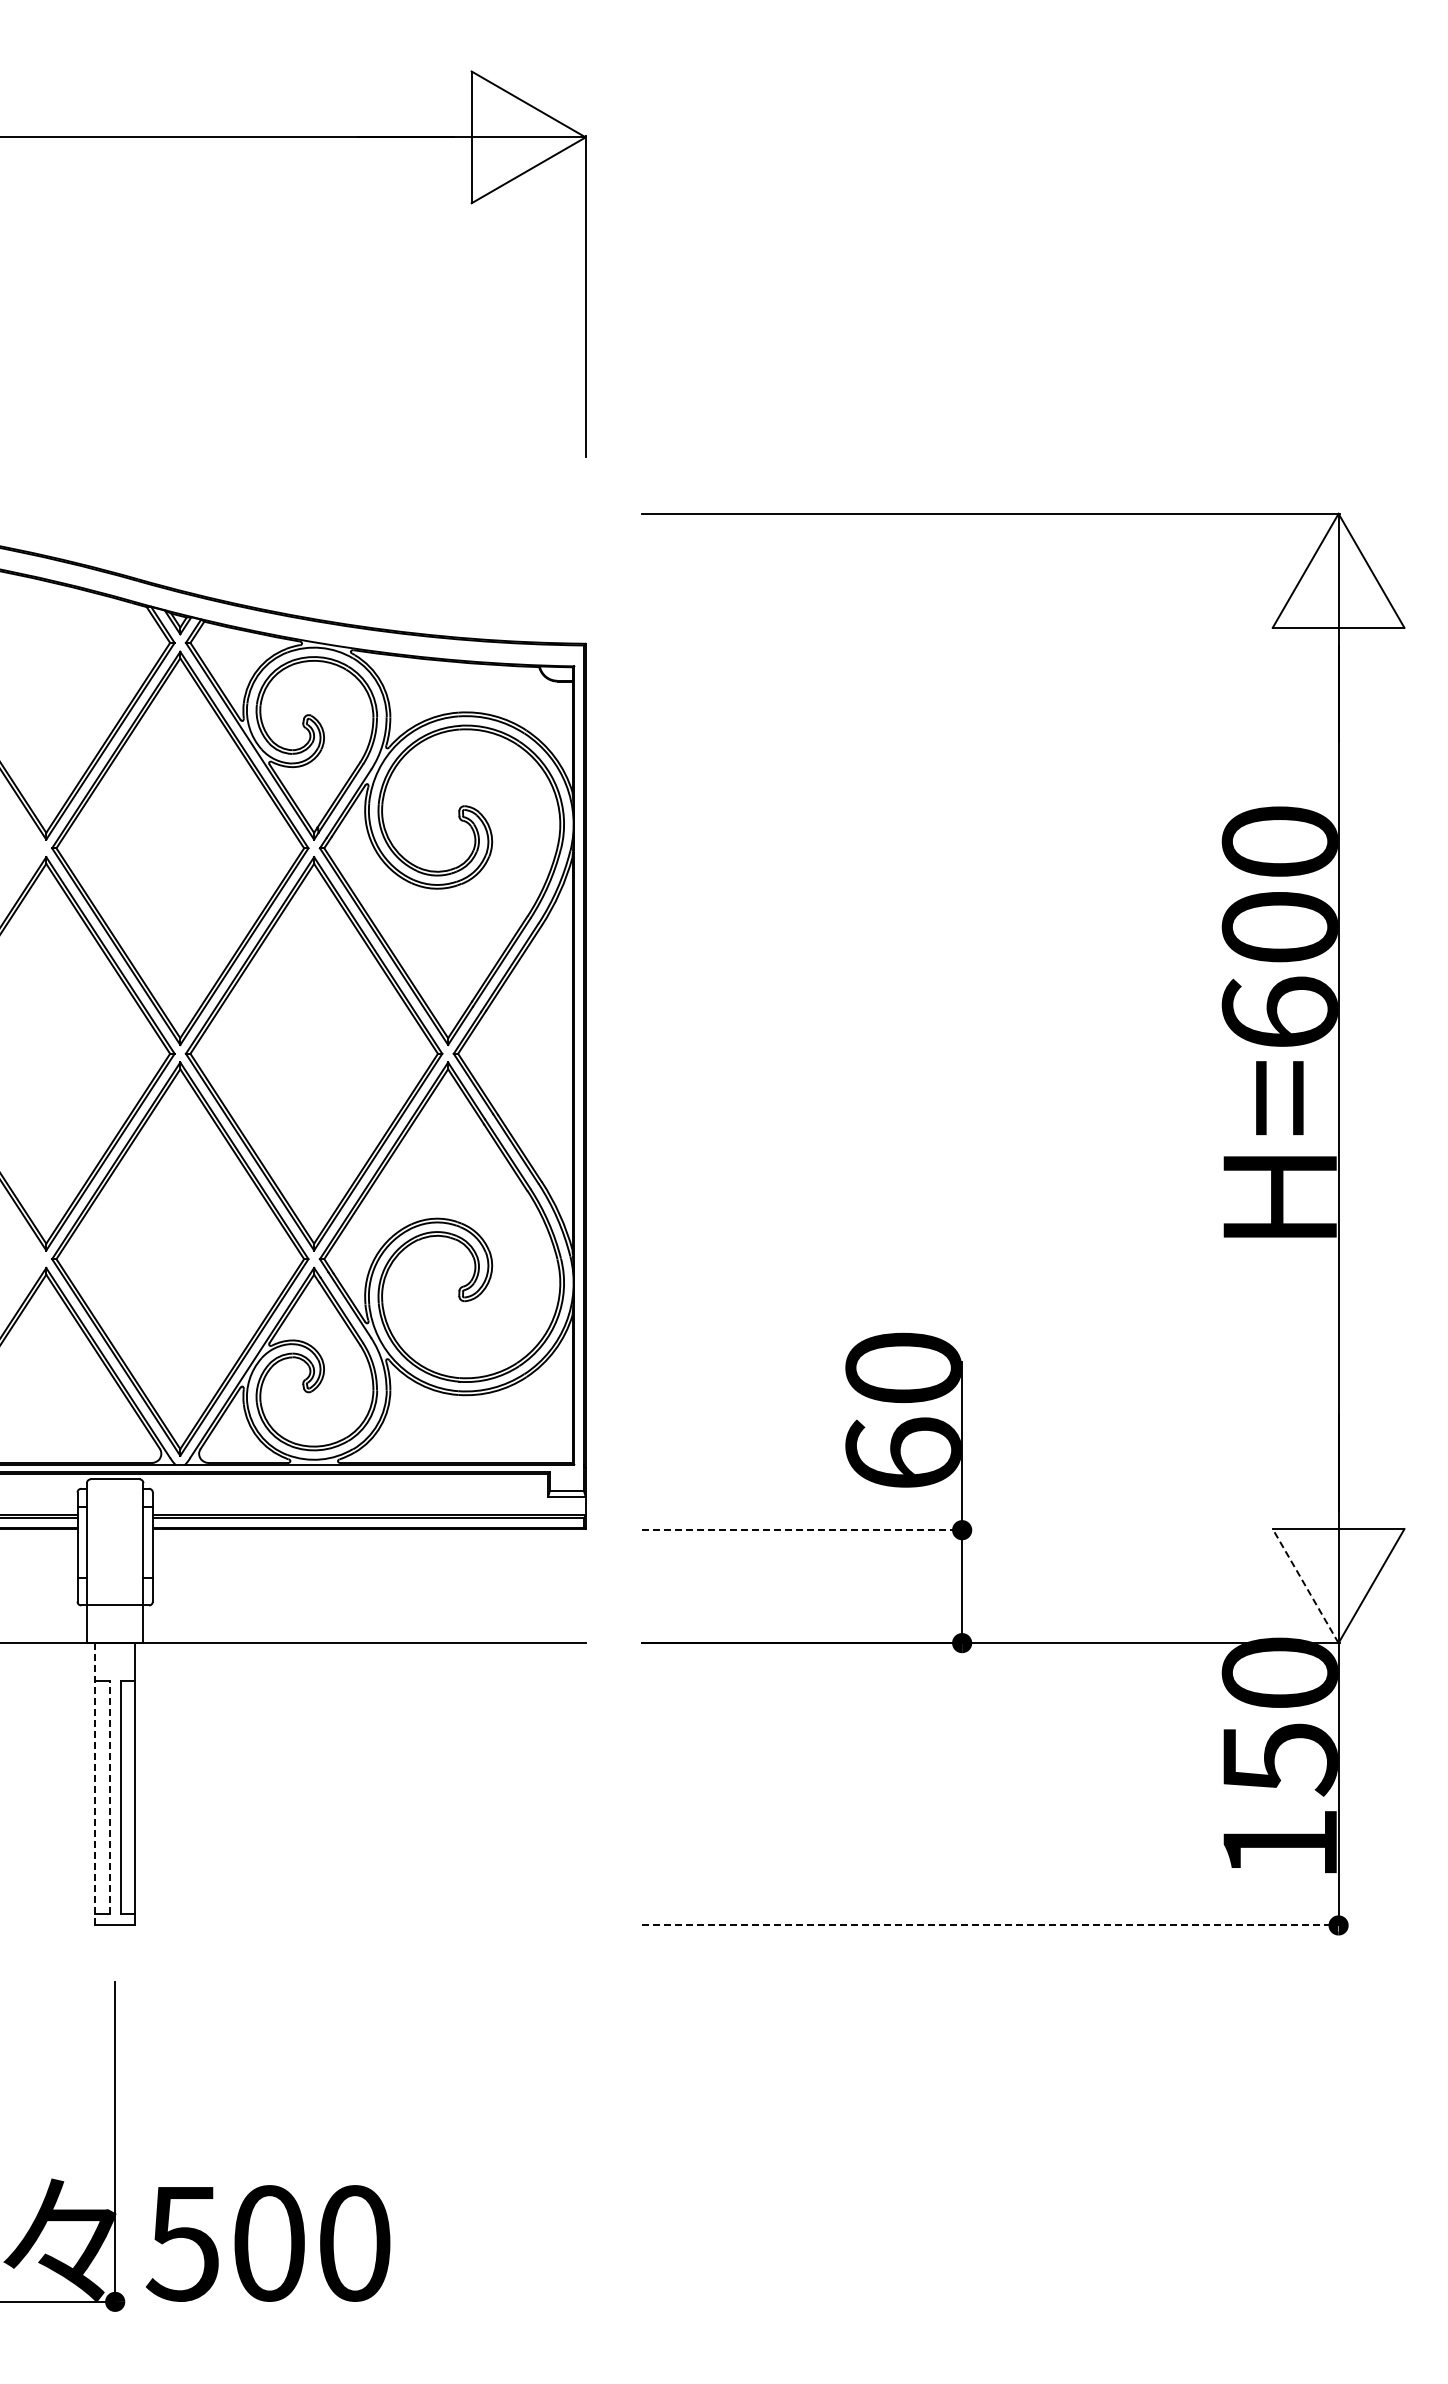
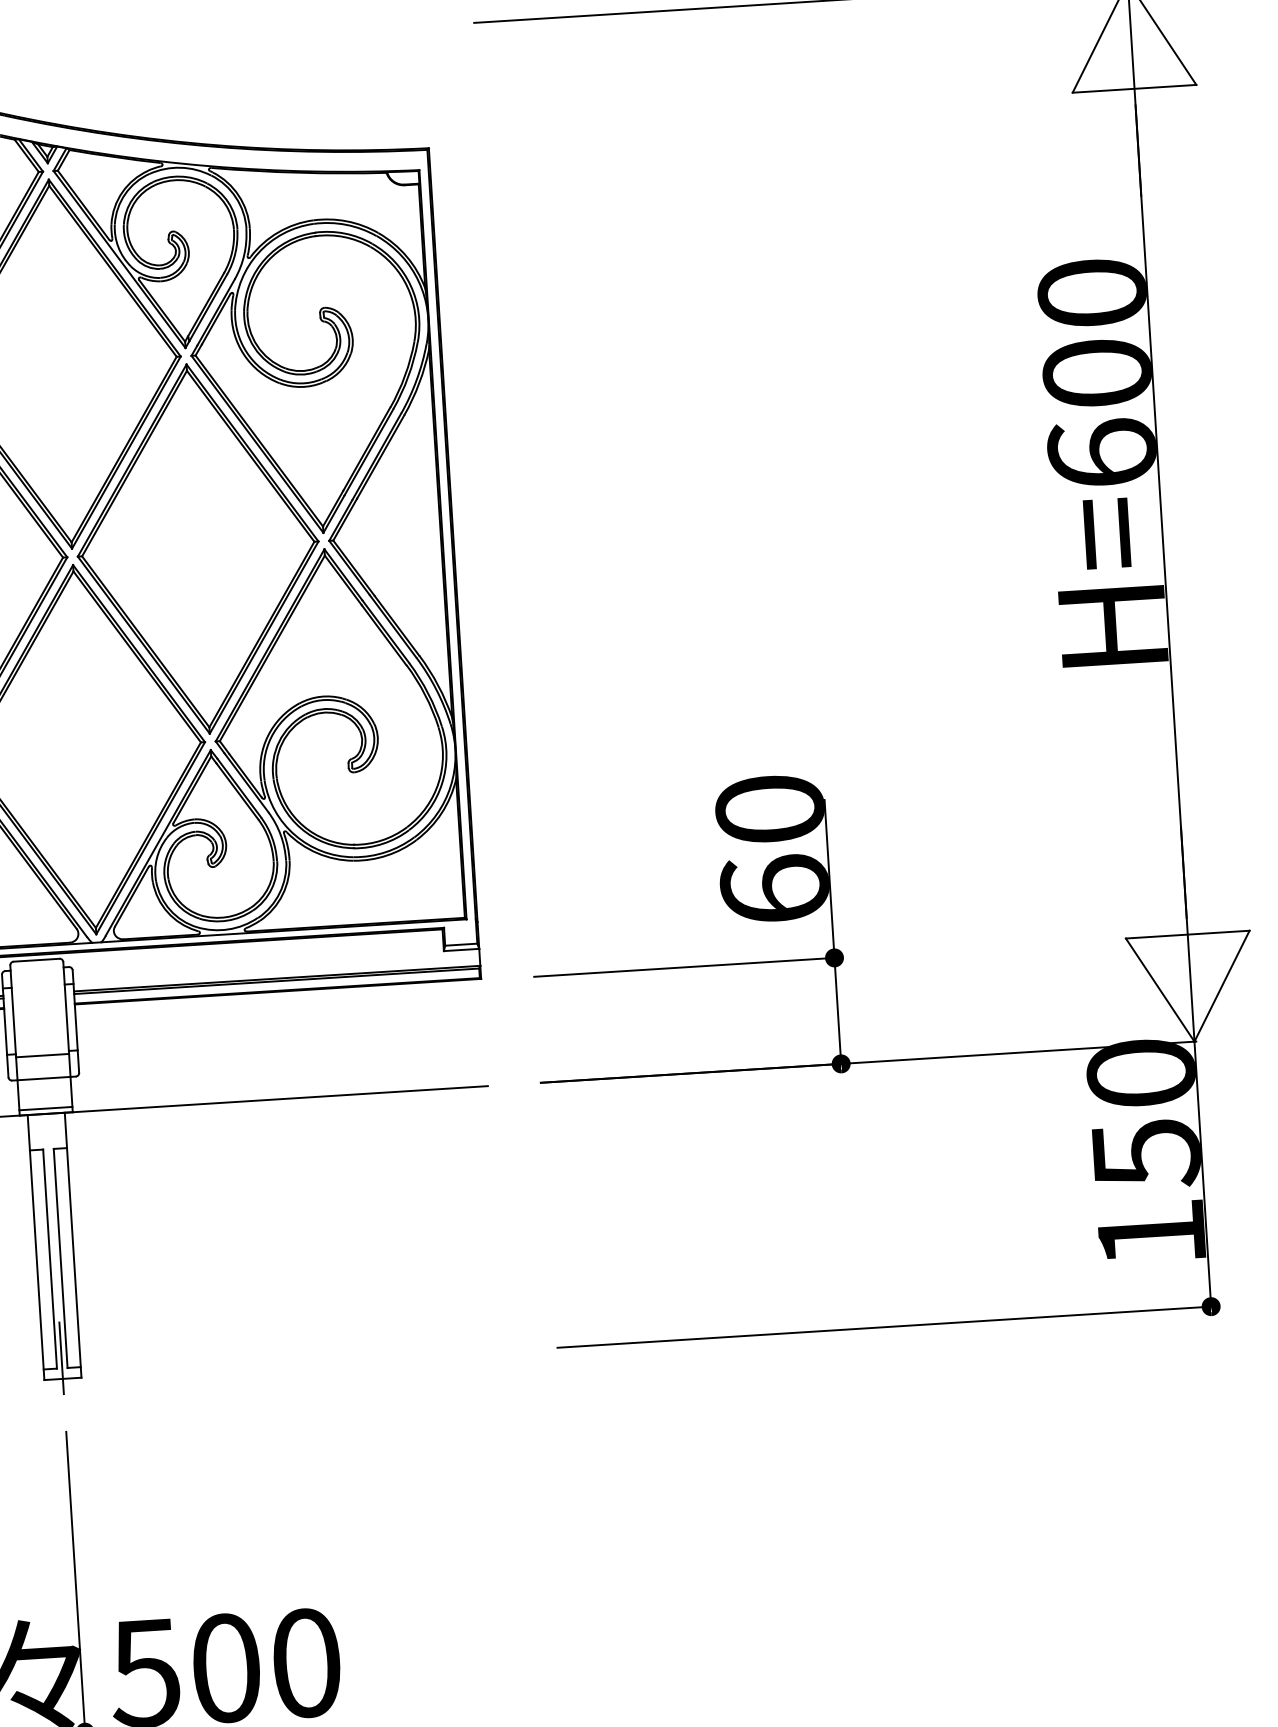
line: (803, 1530) -> (685, 967), dashed -> solid
line: (114, 1581) -> (41, 1056), added
line: (1305, 1586) -> (1160, 990), dashed -> solid
line: (114, 1637) -> (45, 1108), added
line: (95, 1783) -> (36, 1246), dashed -> solid
line: (109, 1797) -> (50, 1259), dashed -> solid
line: (115, 1903) -> (61, 1358), added
line: (991, 1925) -> (885, 1327), dashed -> solid

